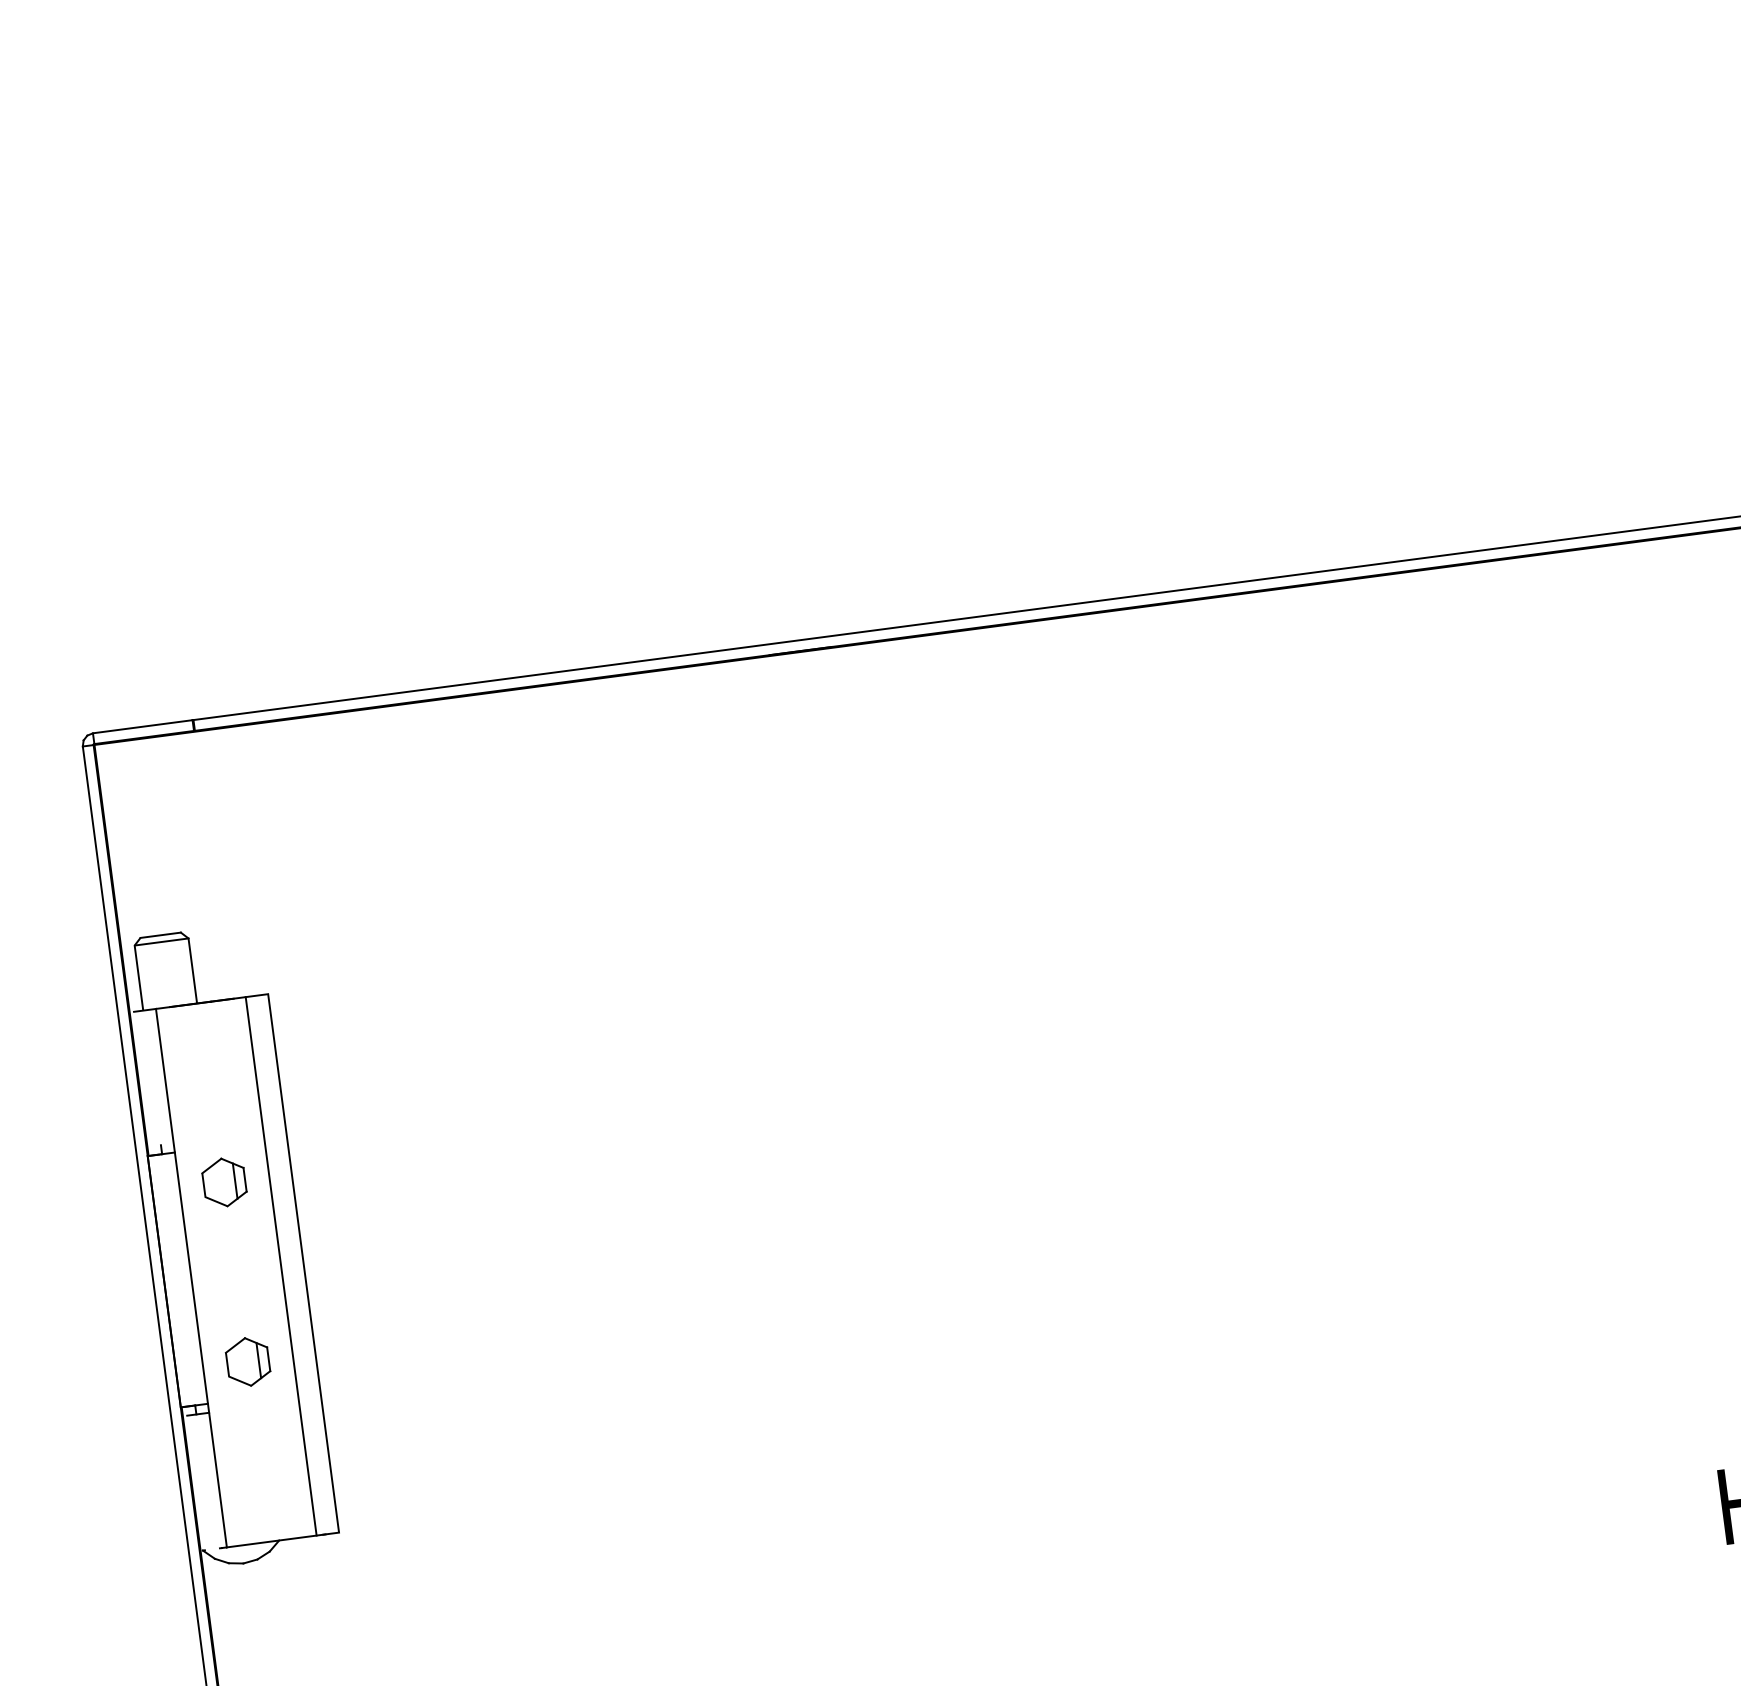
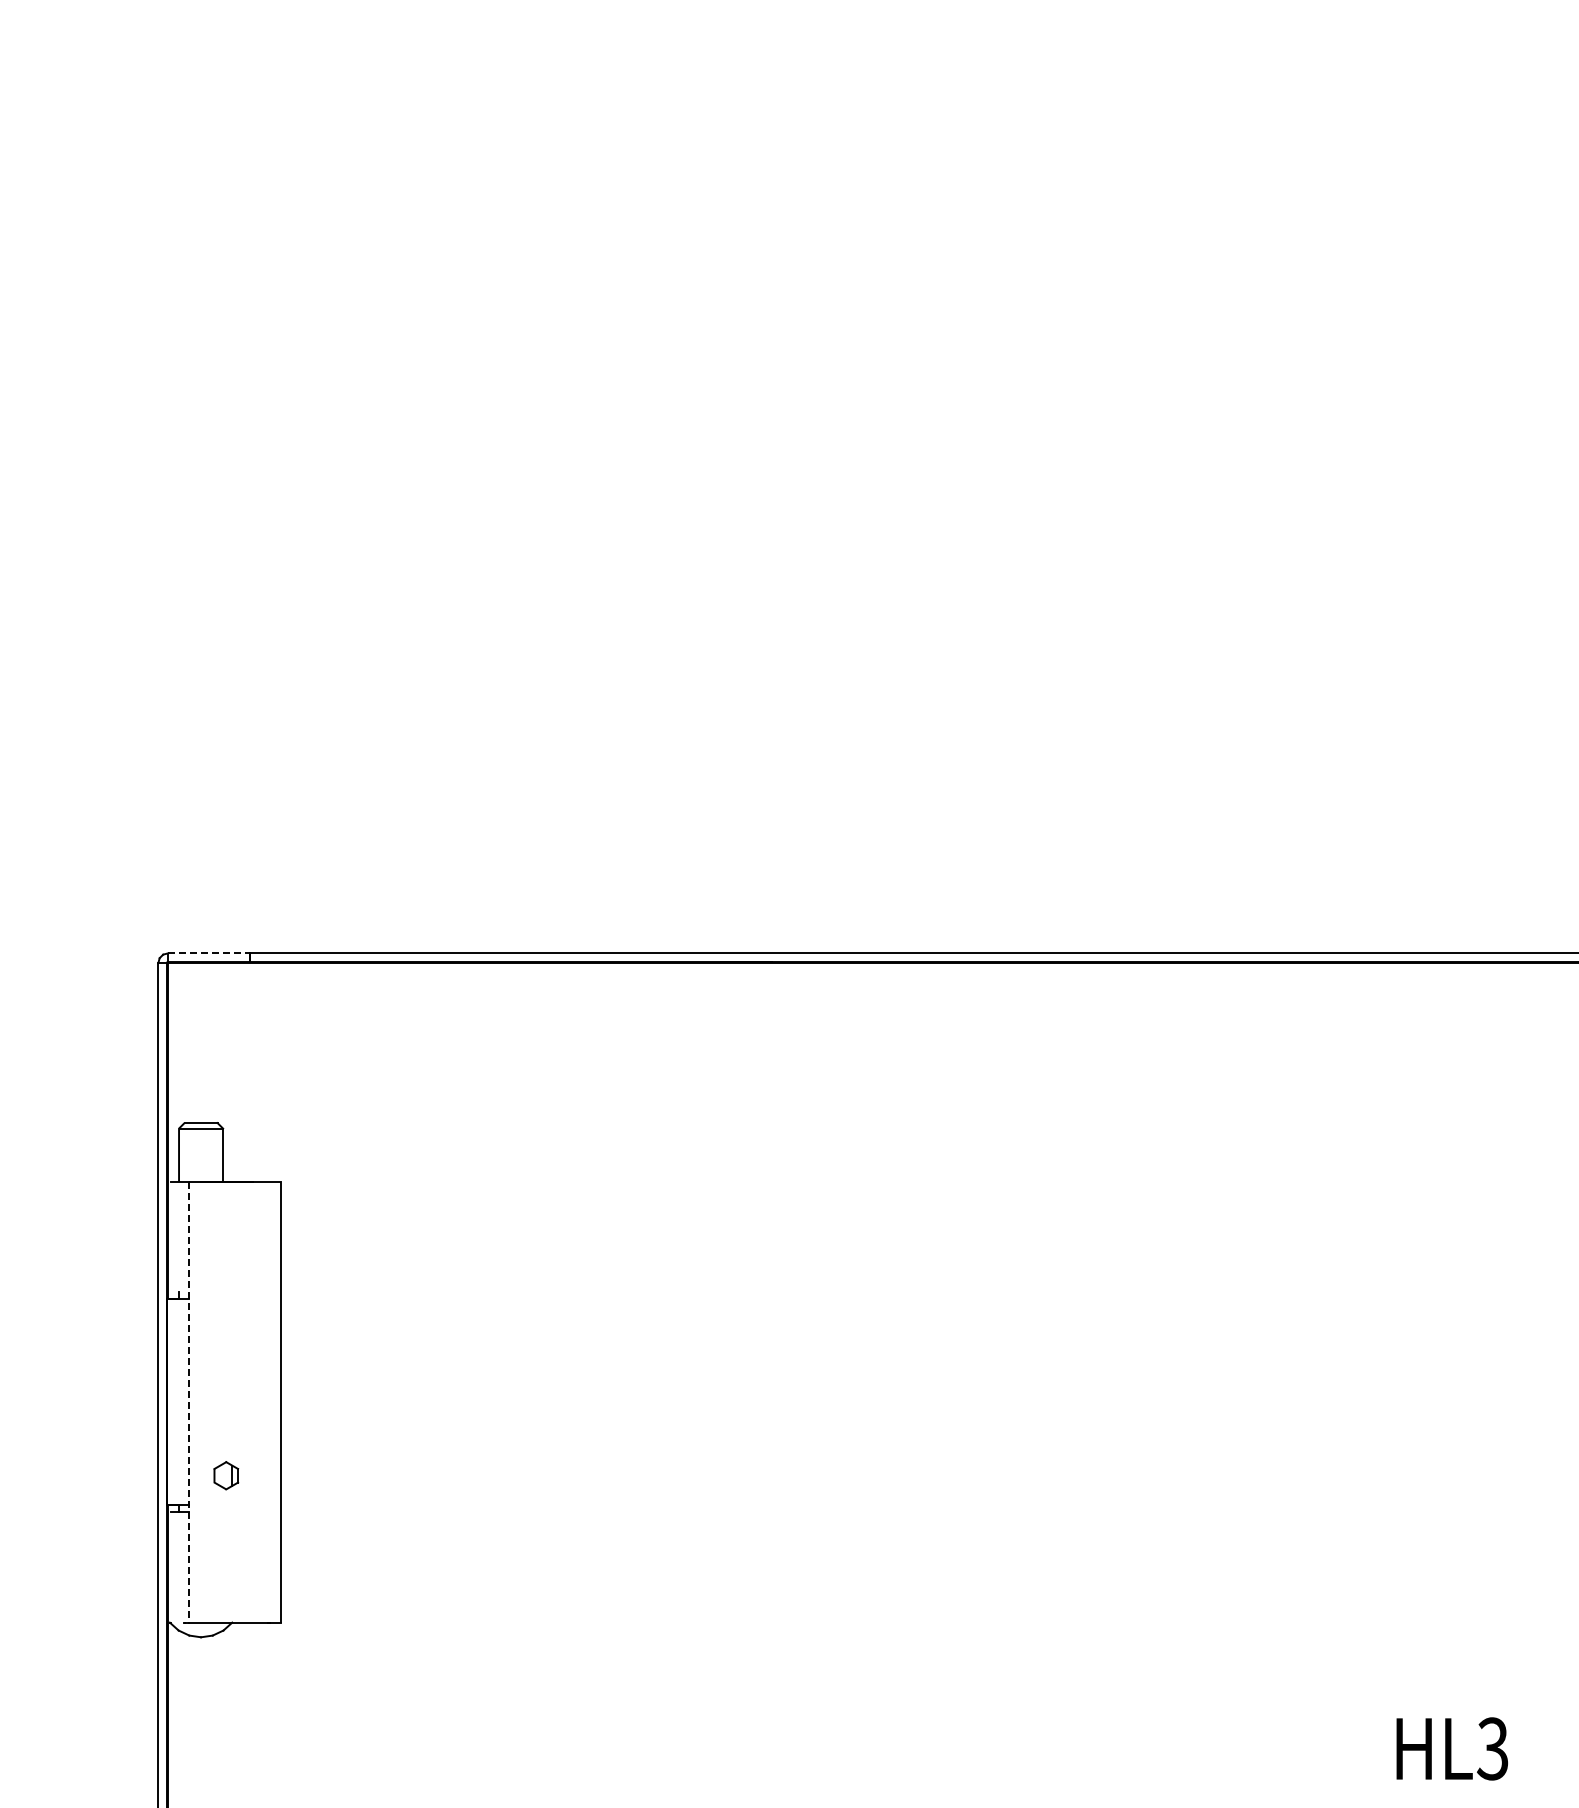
line: (142, 726) -> (208, 953), solid -> dashed
part: (224, 1182) -> (226, 1328), removed
line: (280, 1265) -> (262, 1401), removed
line: (191, 1278) -> (189, 1402), solid -> dashed
part: (248, 1361) -> (226, 1475), size x0.7

